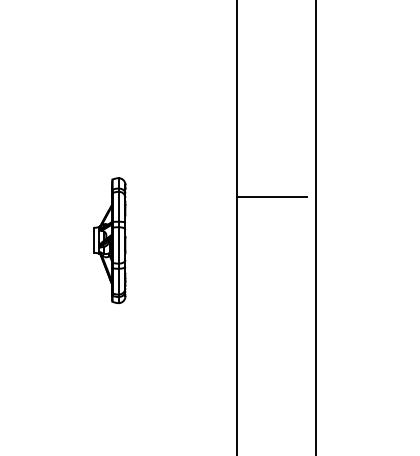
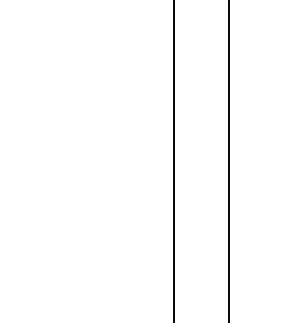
line: (272, 197) -> (198, 153), removed
part: (110, 240) -> (85, 183), removed

